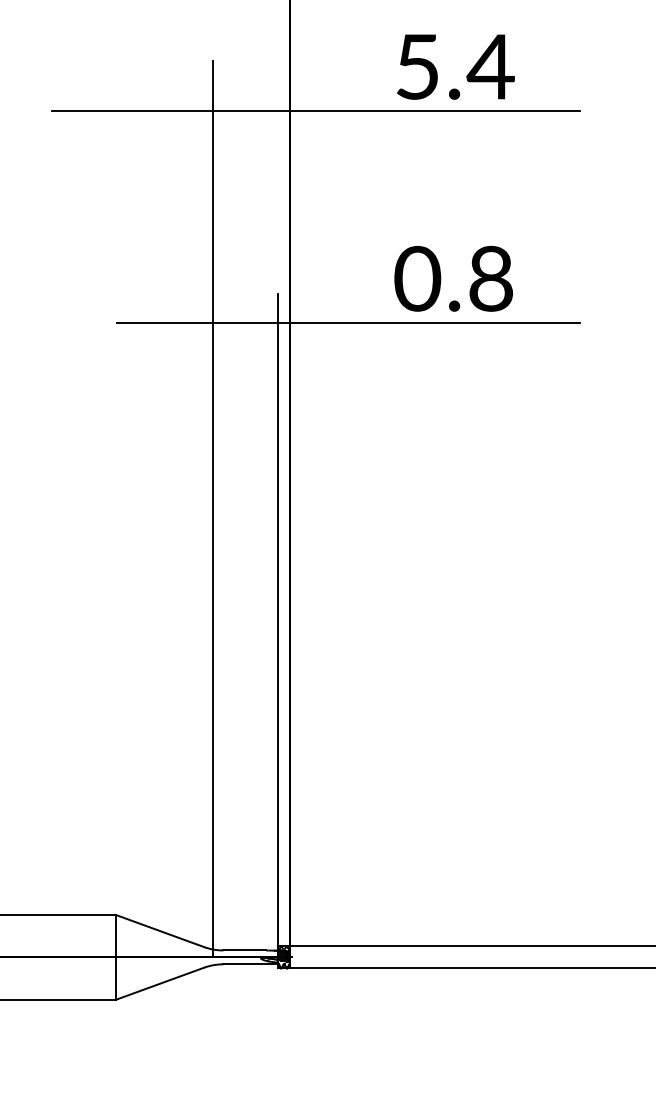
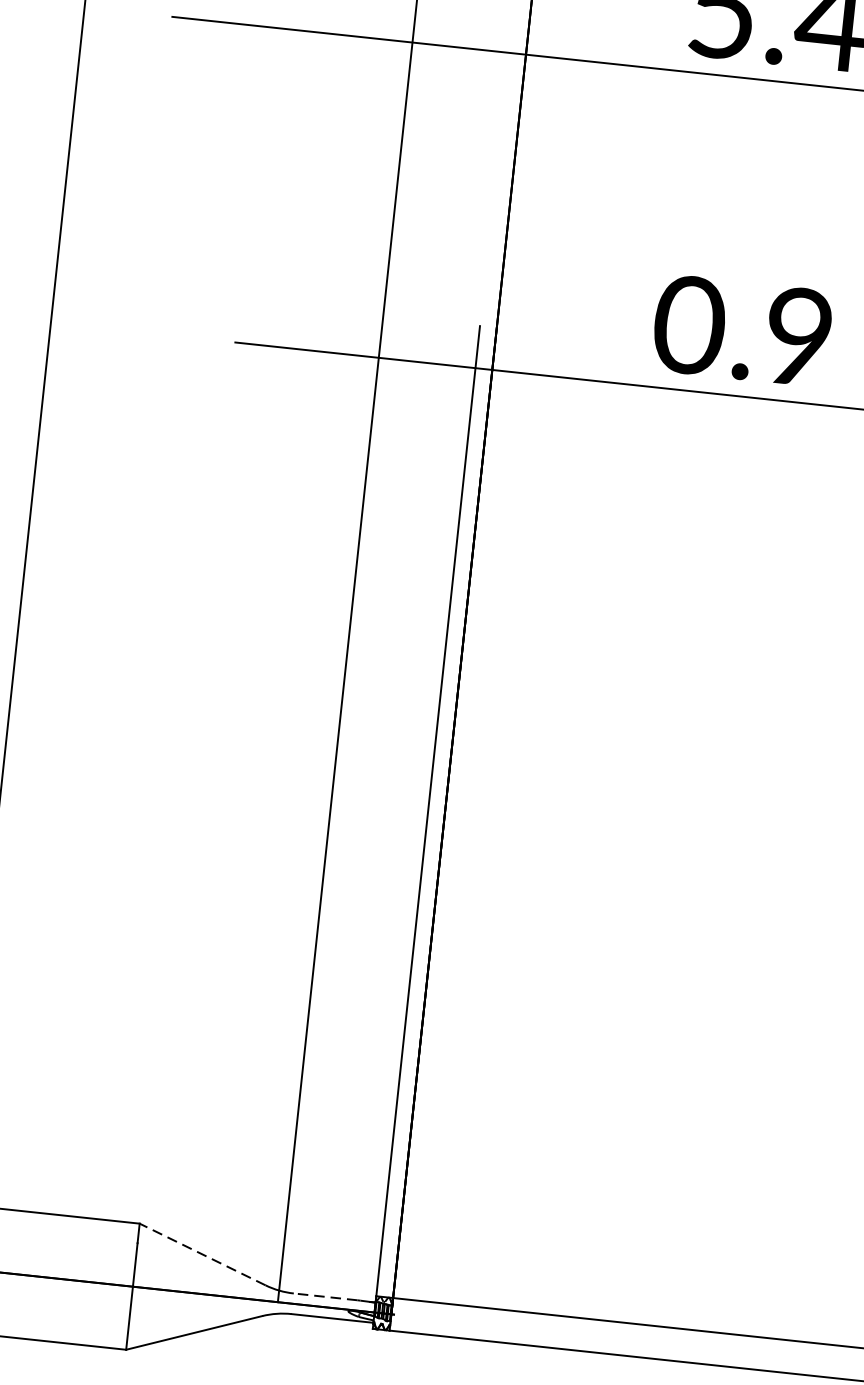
text: (490, 279) -> (797, 337), 0.8 -> 0.9
line: (160, 931) -> (203, 1255), solid -> dashed
line: (244, 950) -> (325, 1296), solid -> dashed

